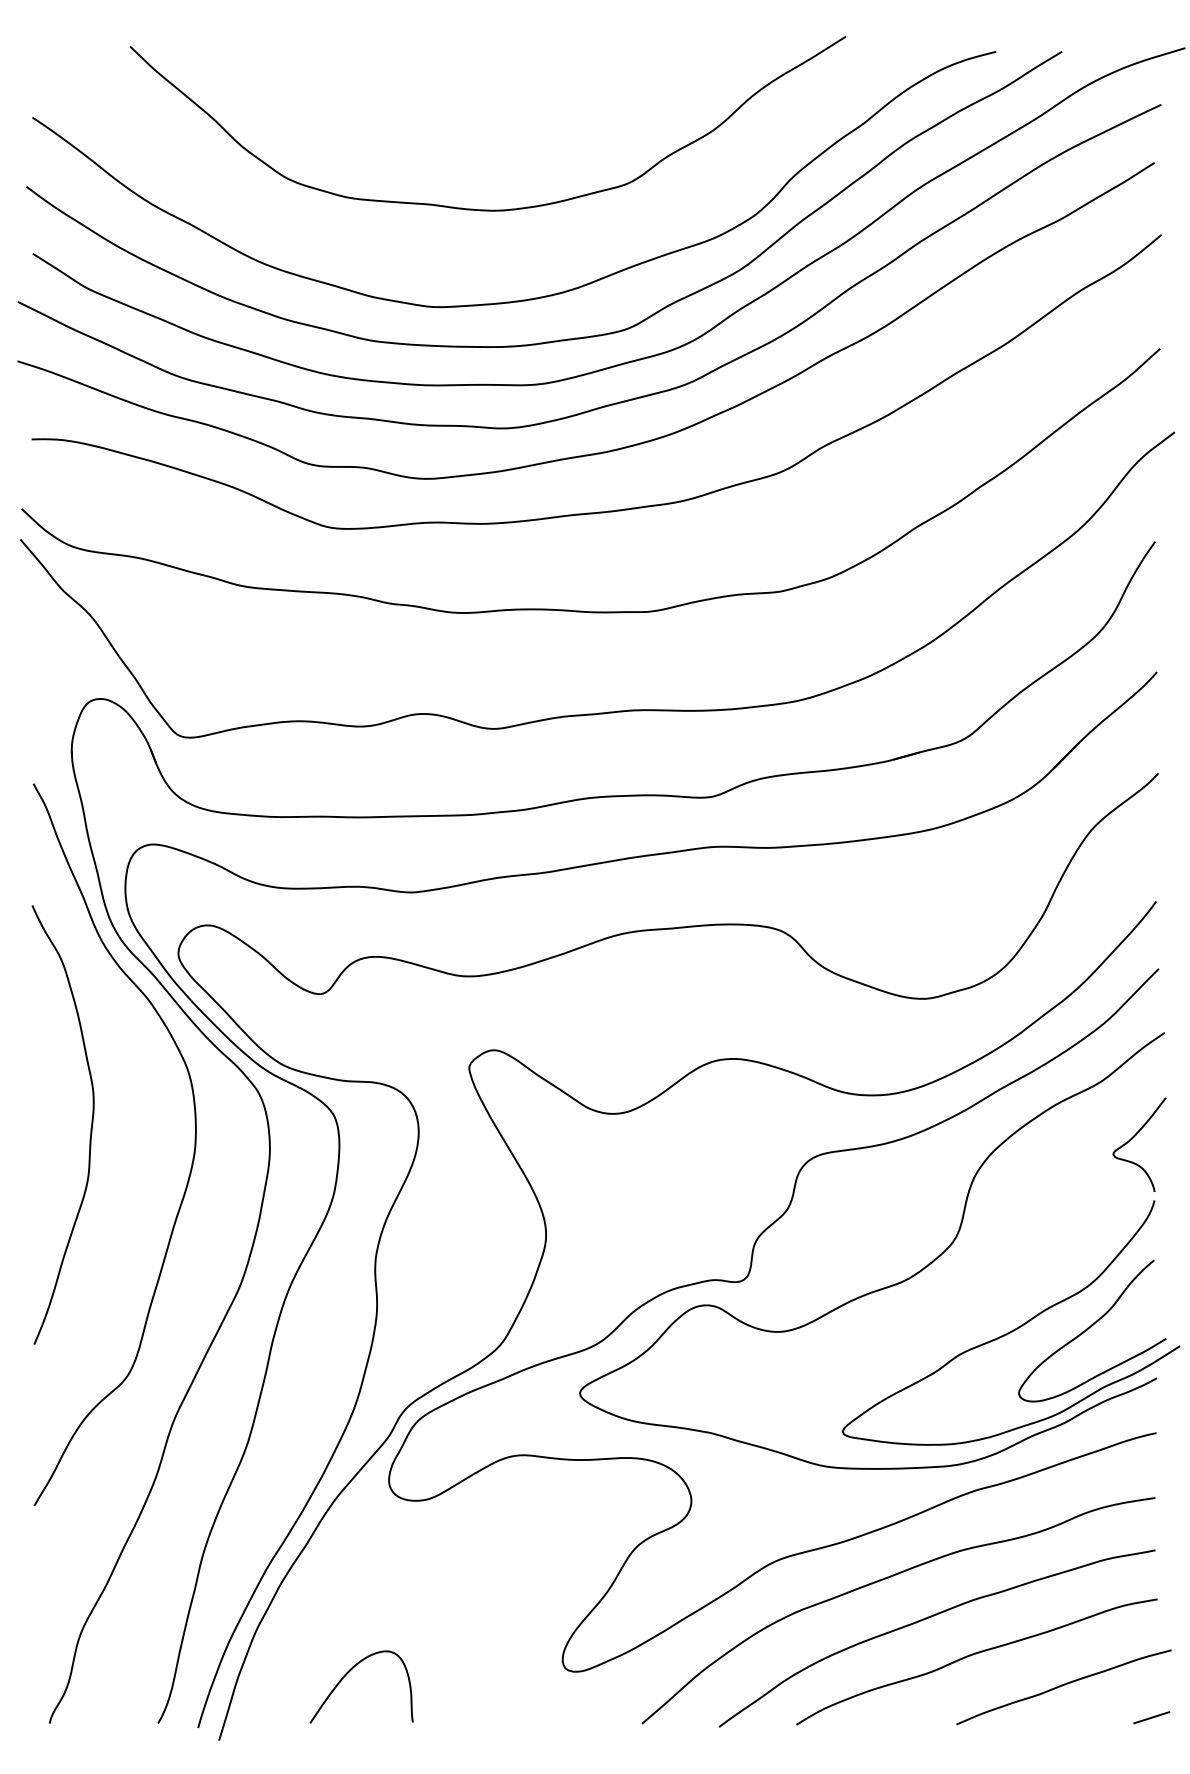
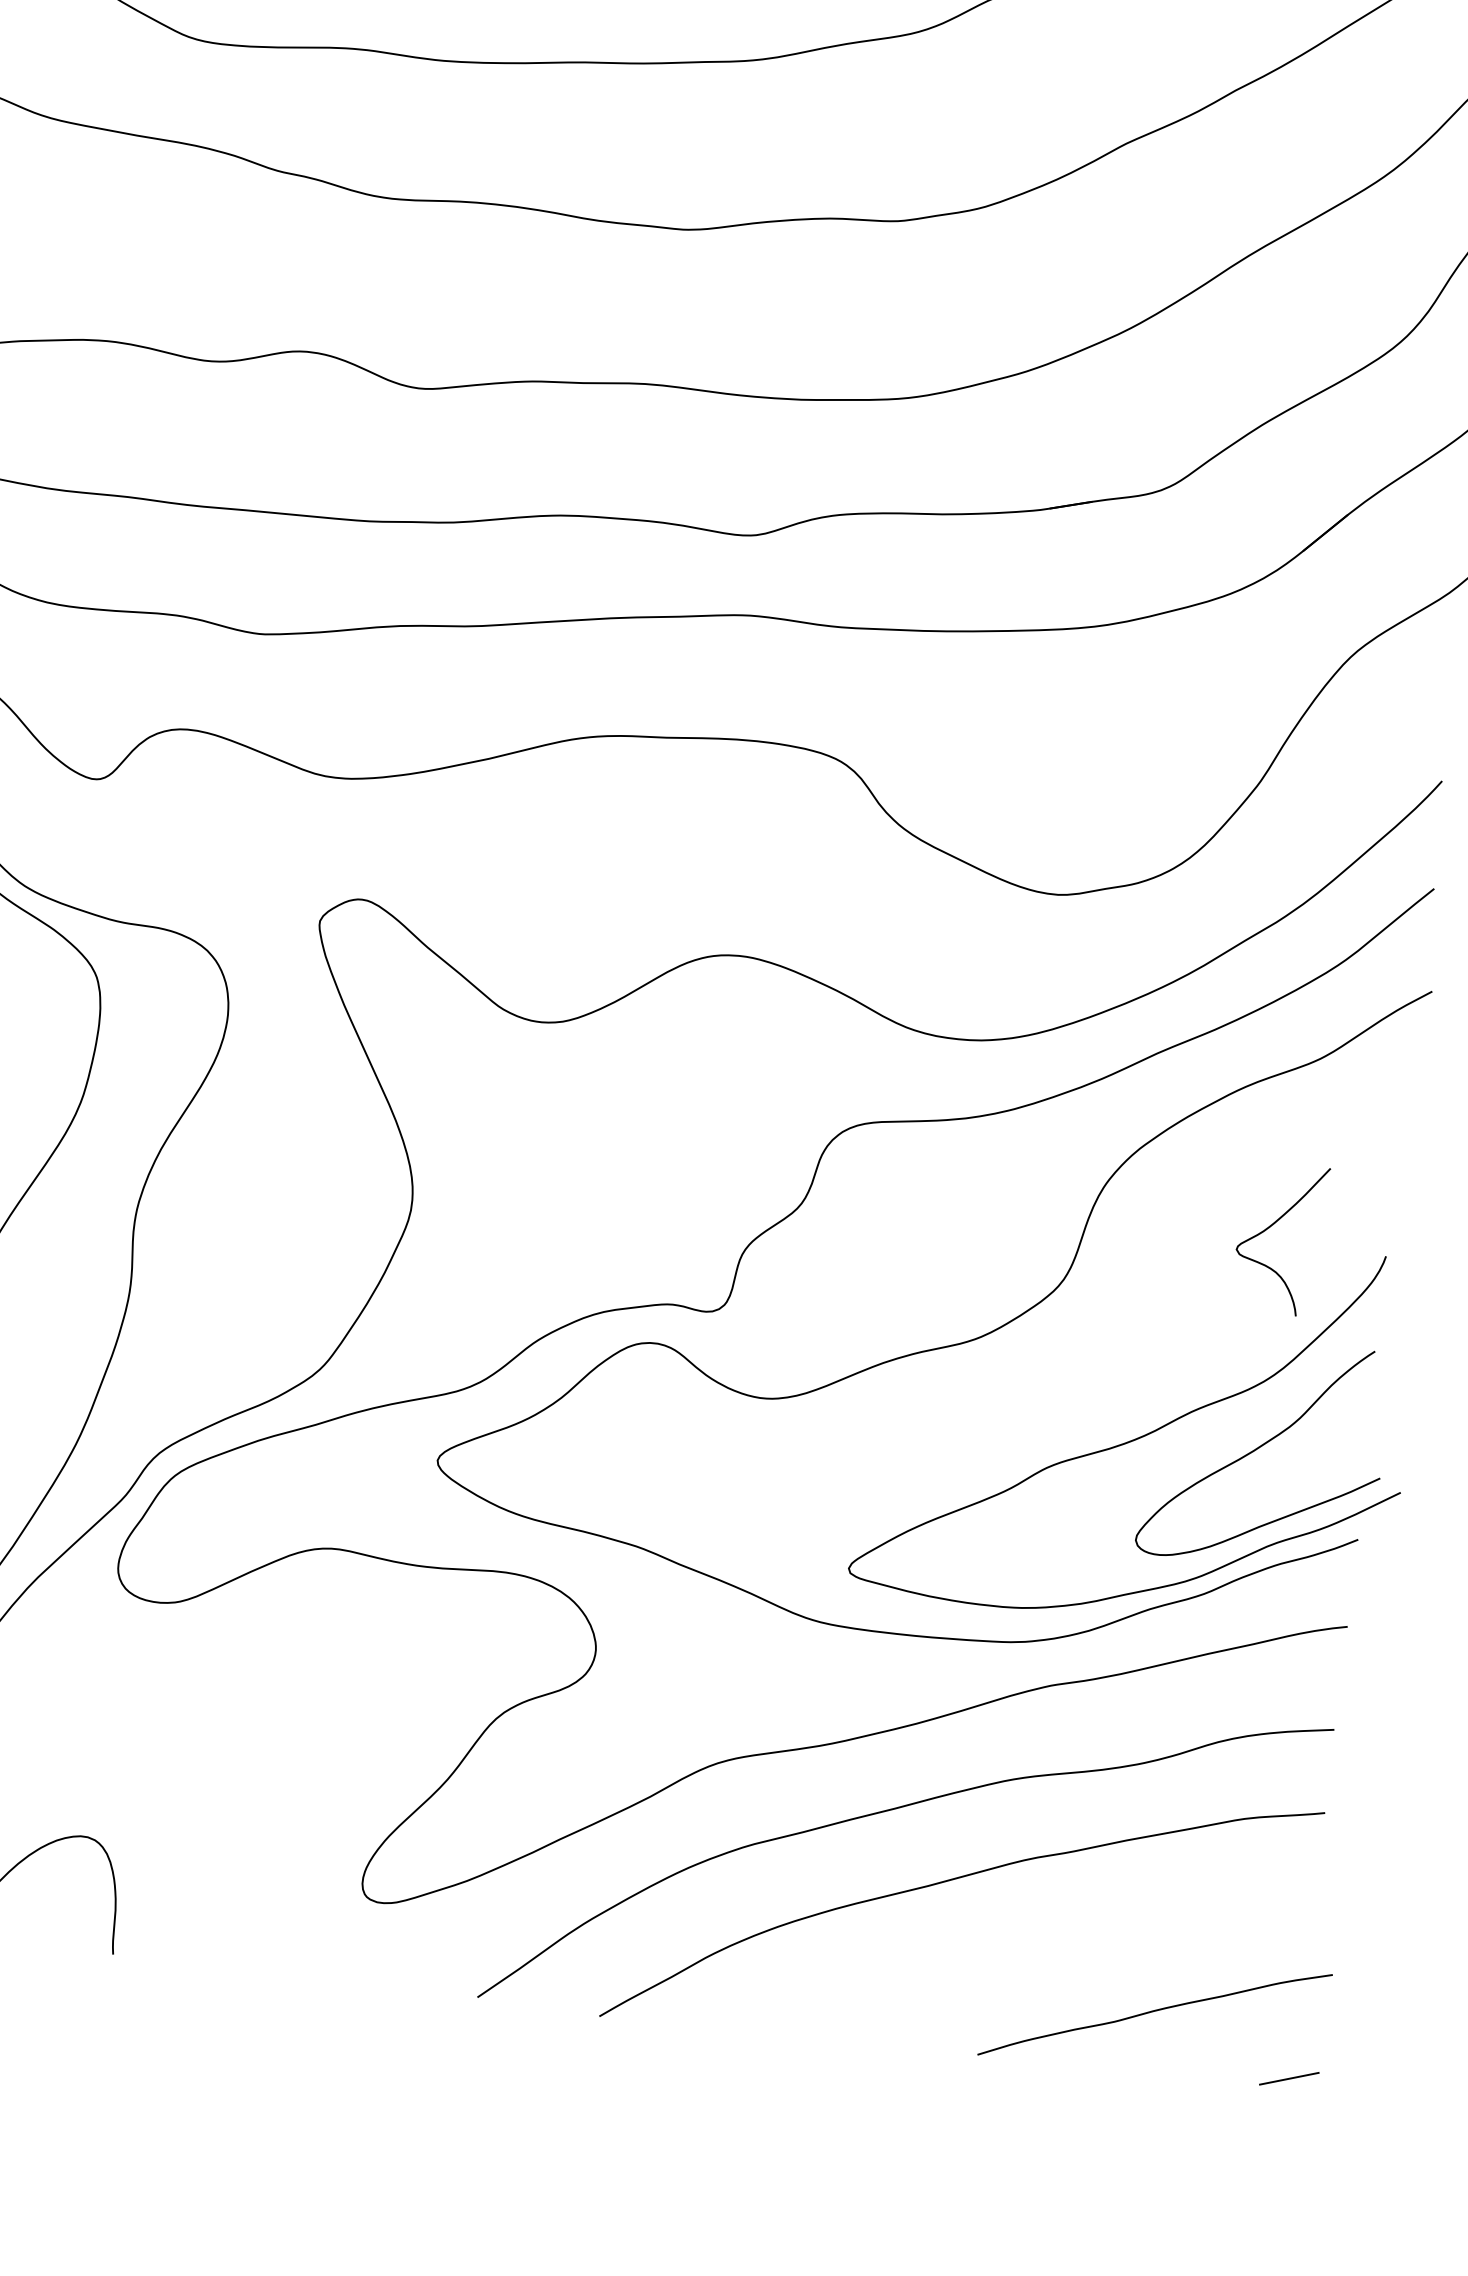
curve: (1133, 1138) -> (1271, 1227), moved
curve: (973, 1655) -> (1016, 1947), removed

